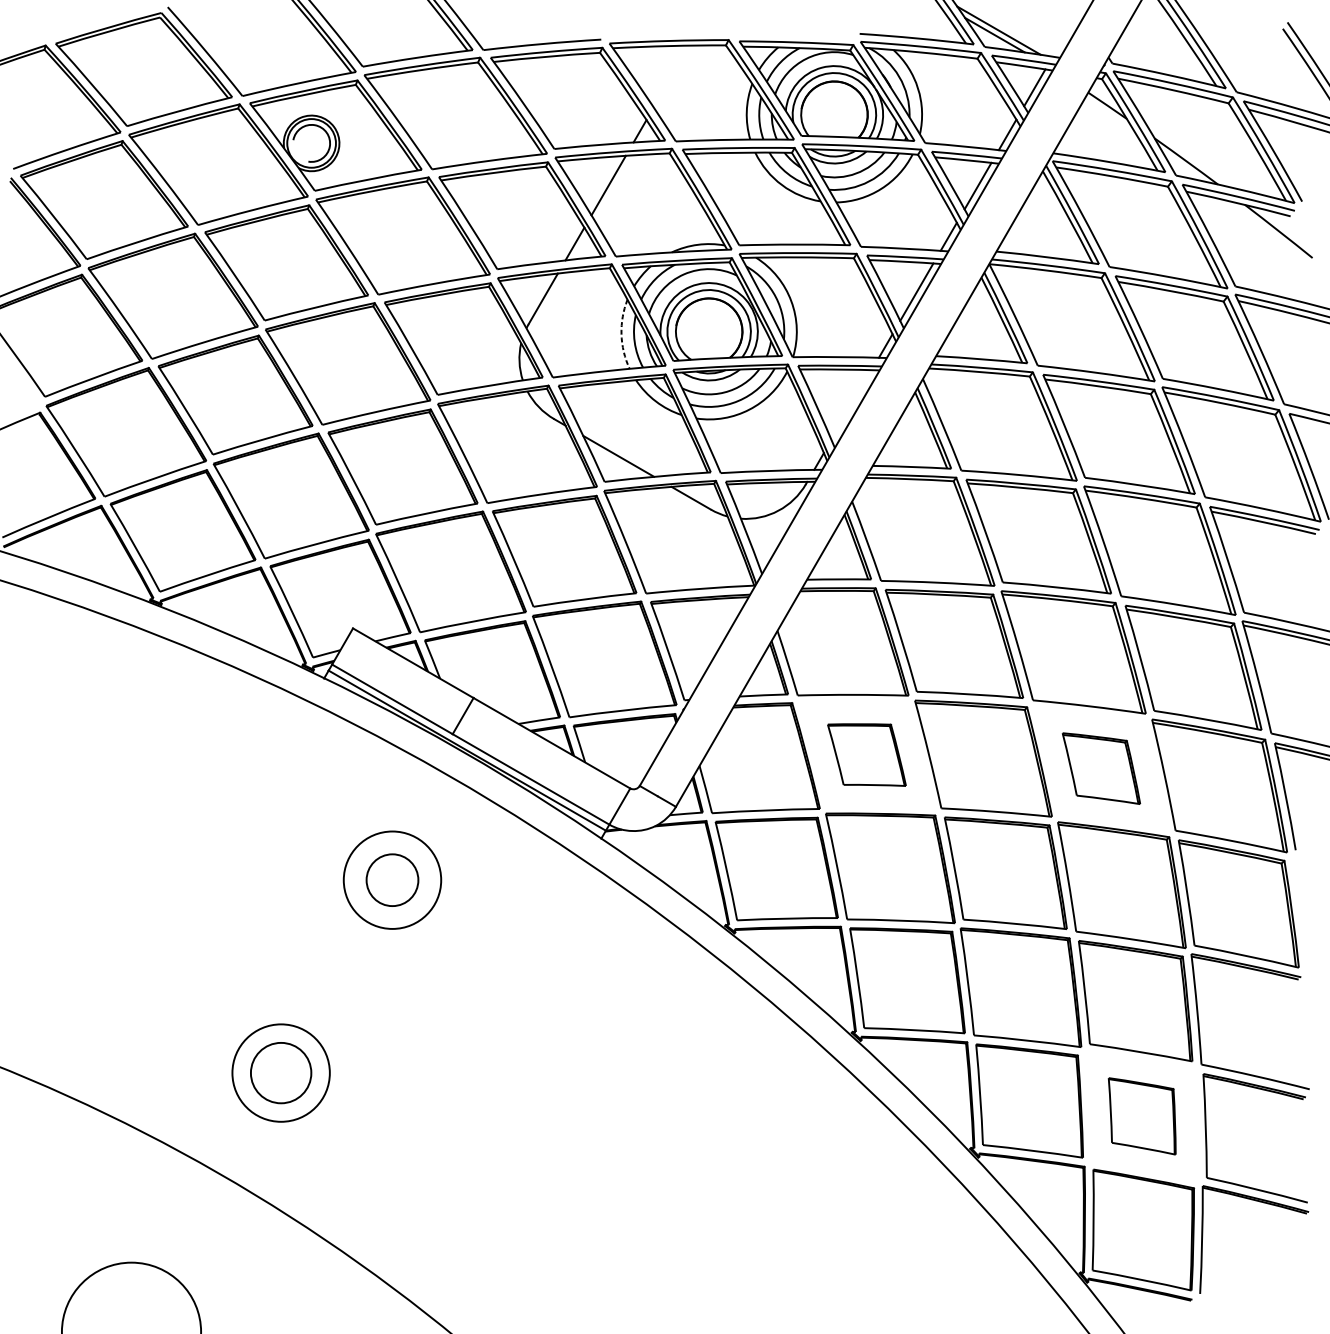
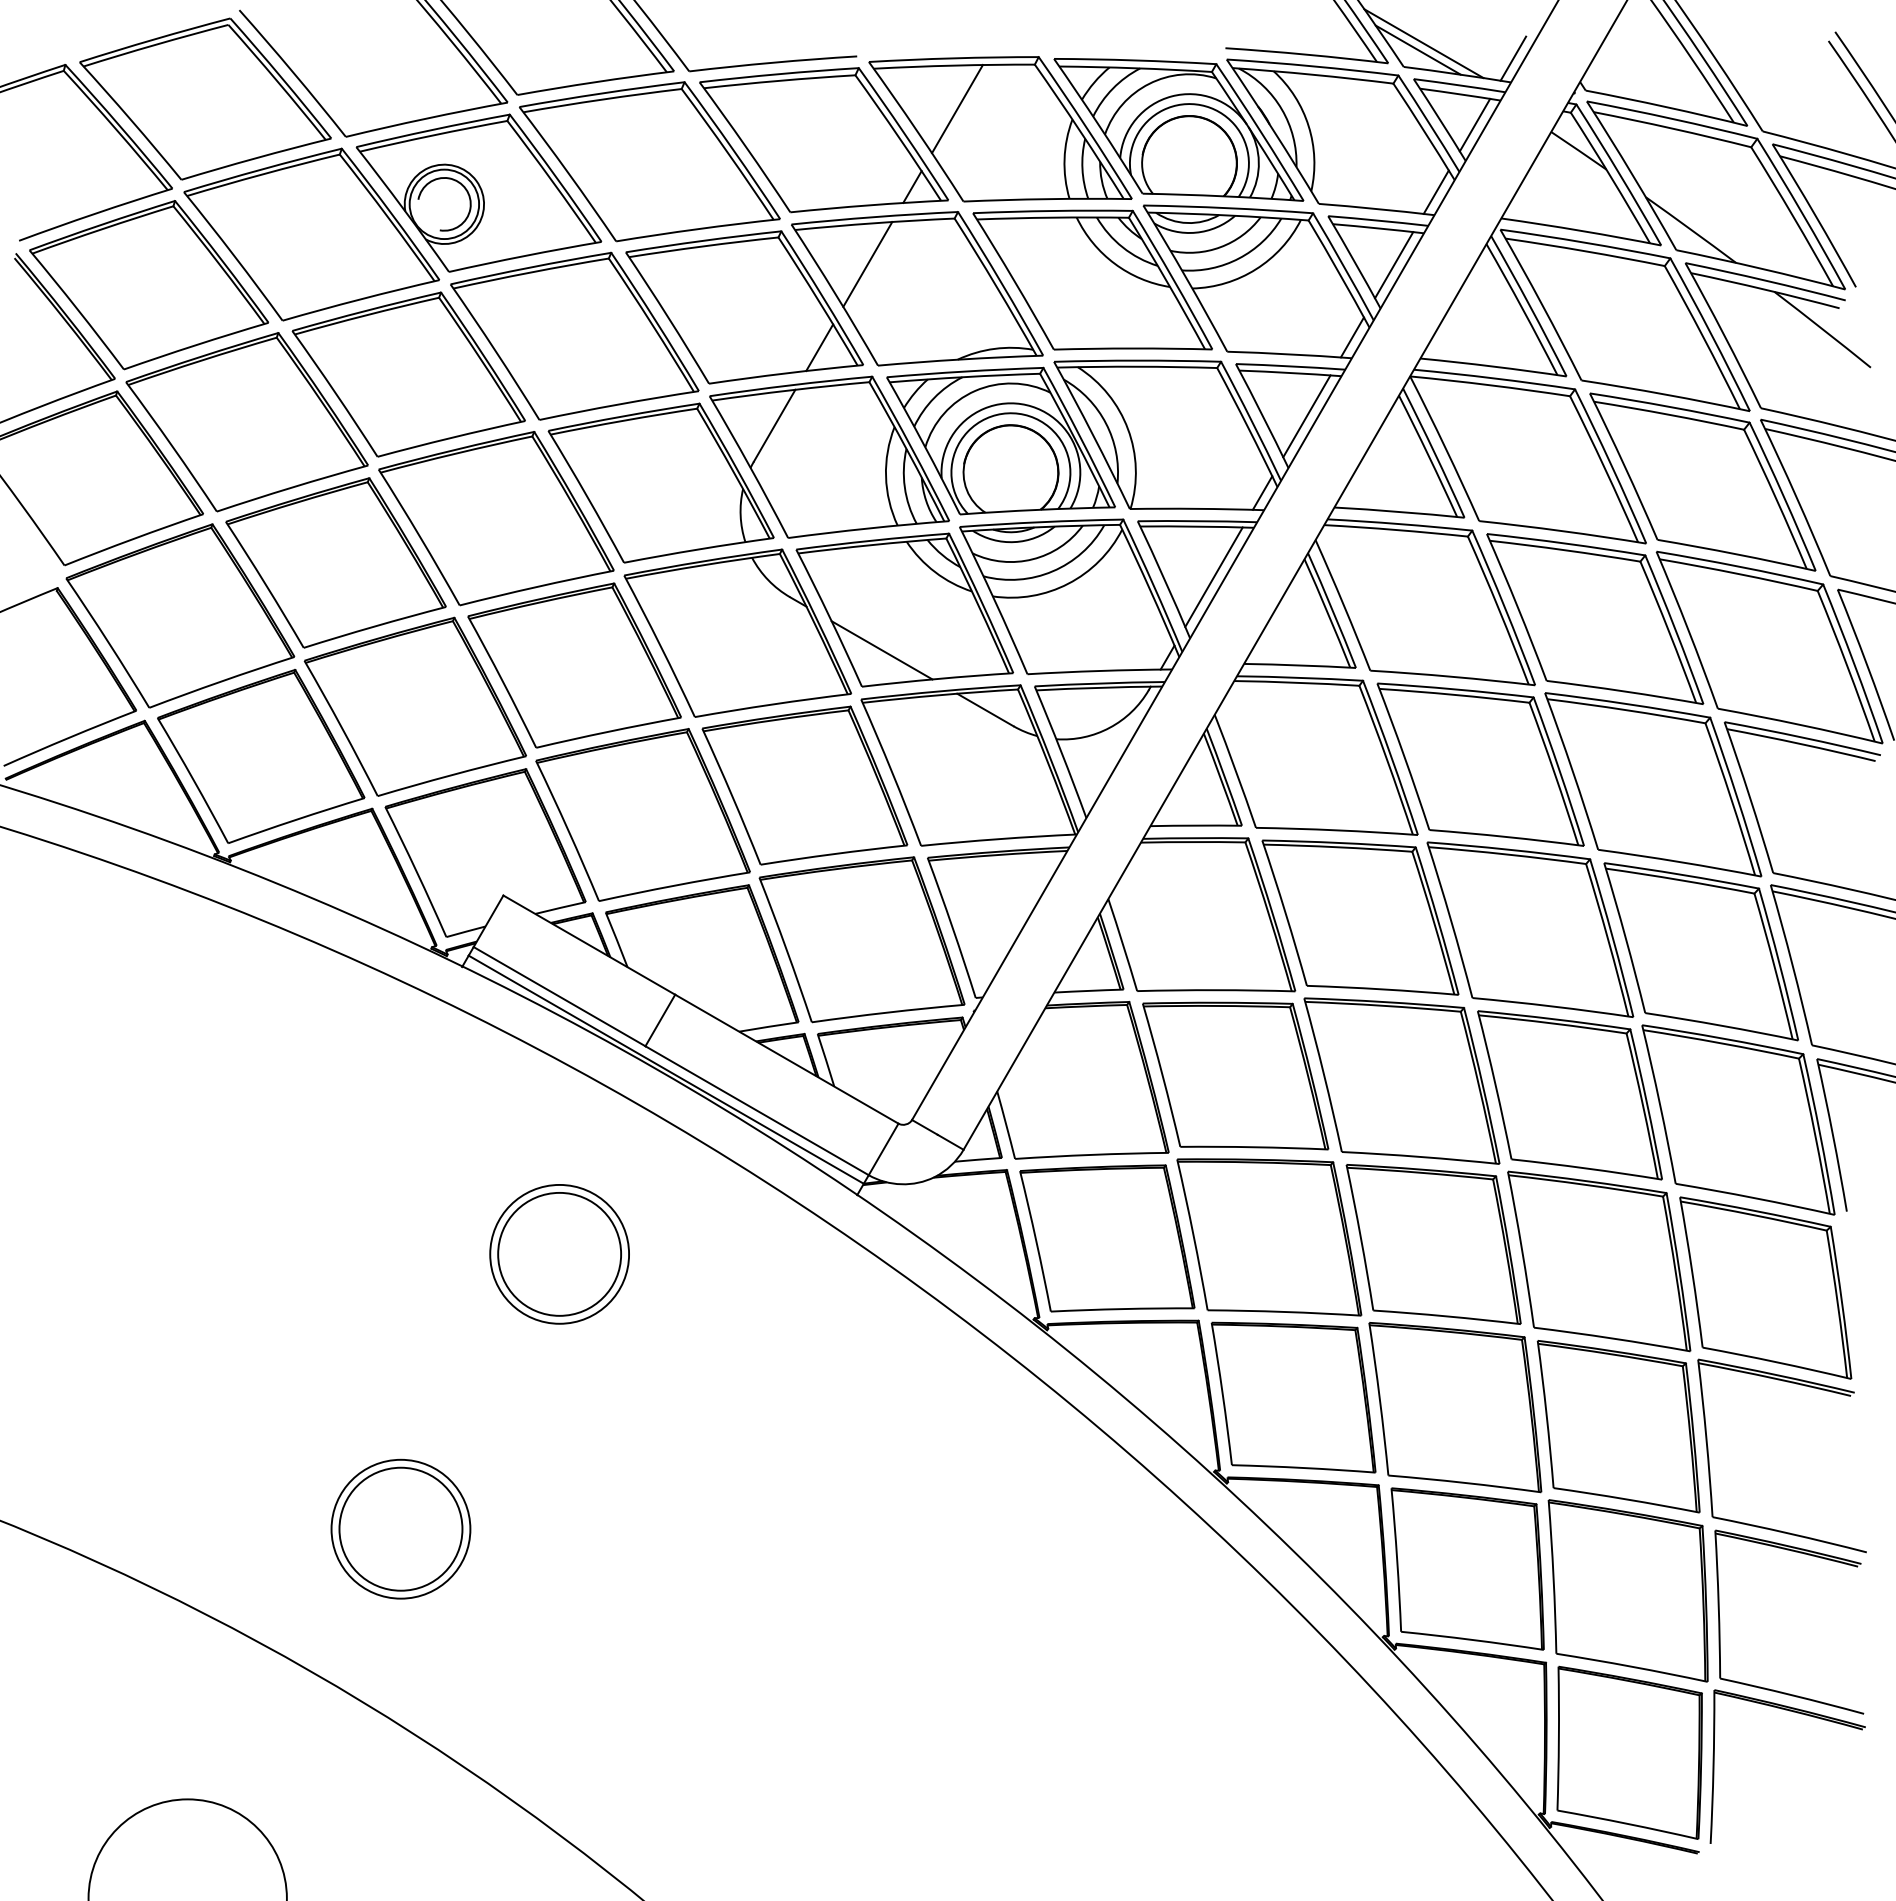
line: (1061, 41) -> (1513, 58), added
line: (671, 76) -> (957, 109), added
arc: (621, 334) -> (886, 476), dashed -> solid
line: (851, 404) -> (1213, 576), added
part: (866, 754) -> (1235, 1075), size x1.67
part: (1101, 768) -> (1569, 1095), size x1.67
circle: (392, 879) -> (559, 1253), size x1.67
circle: (280, 1072) -> (400, 1528), size x1.43
part: (1141, 1116) -> (1627, 1590), size x1.67

